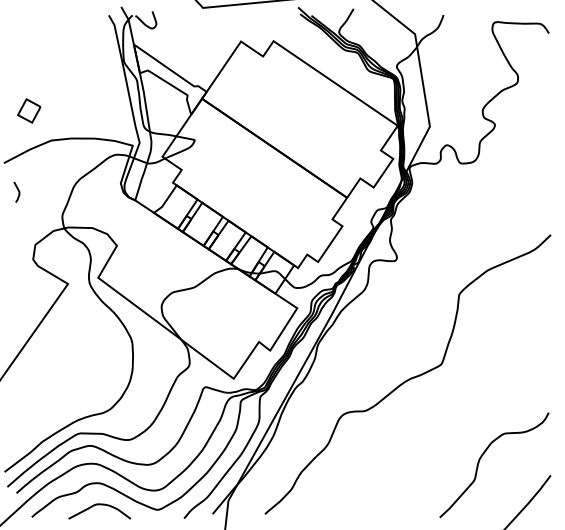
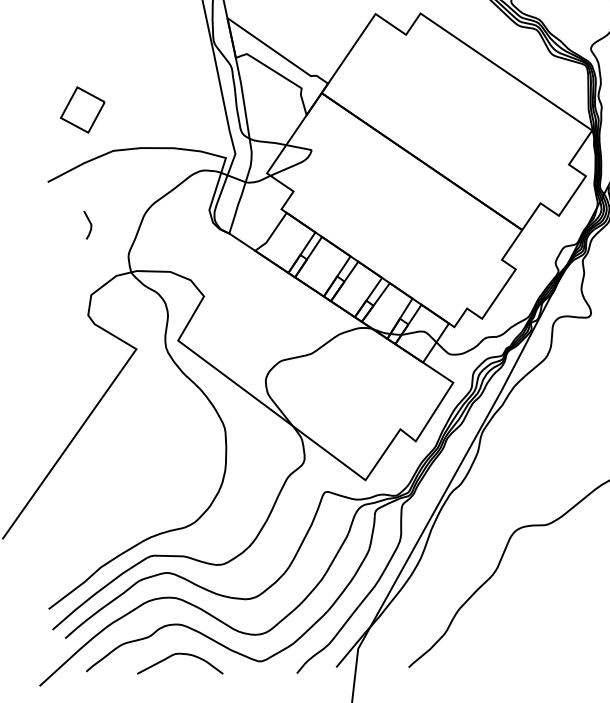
part: (29, 110) -> (83, 109), size x1.4
line: (17, 190) -> (88, 222), moved

